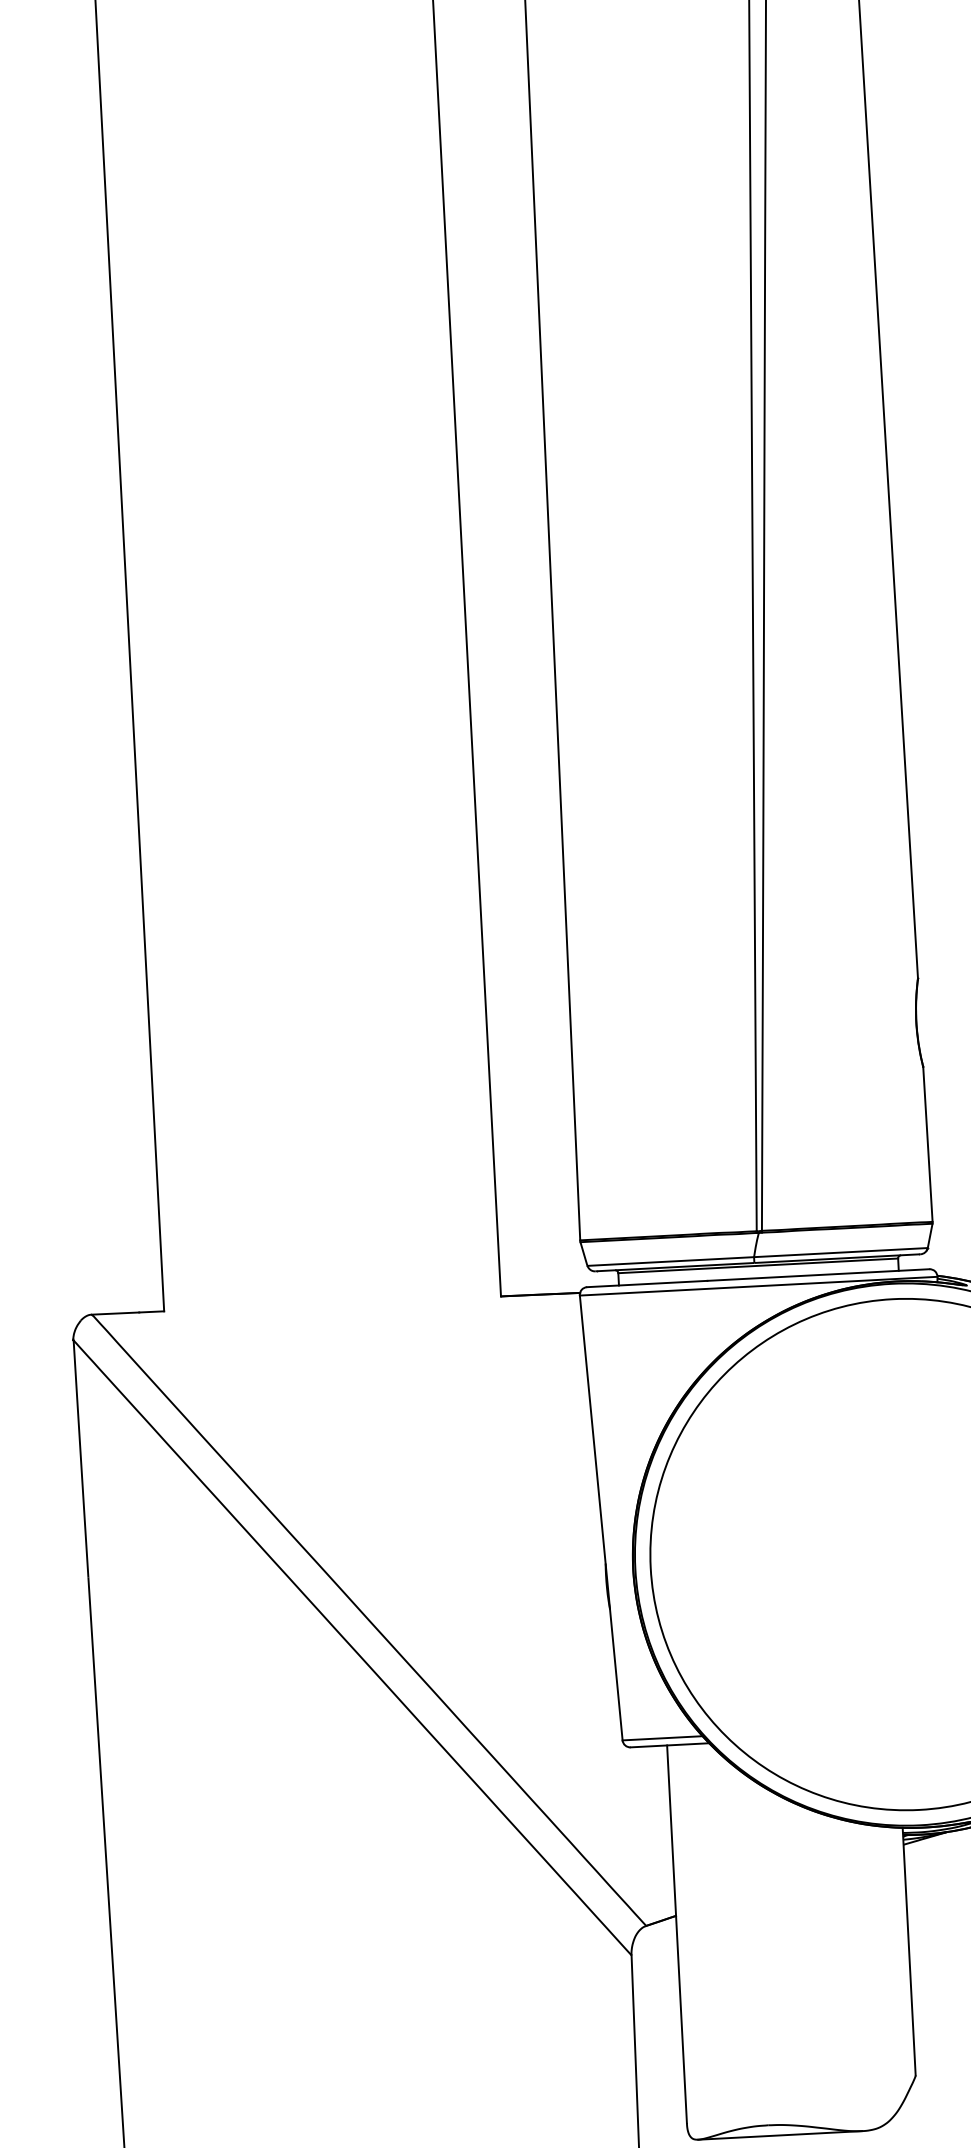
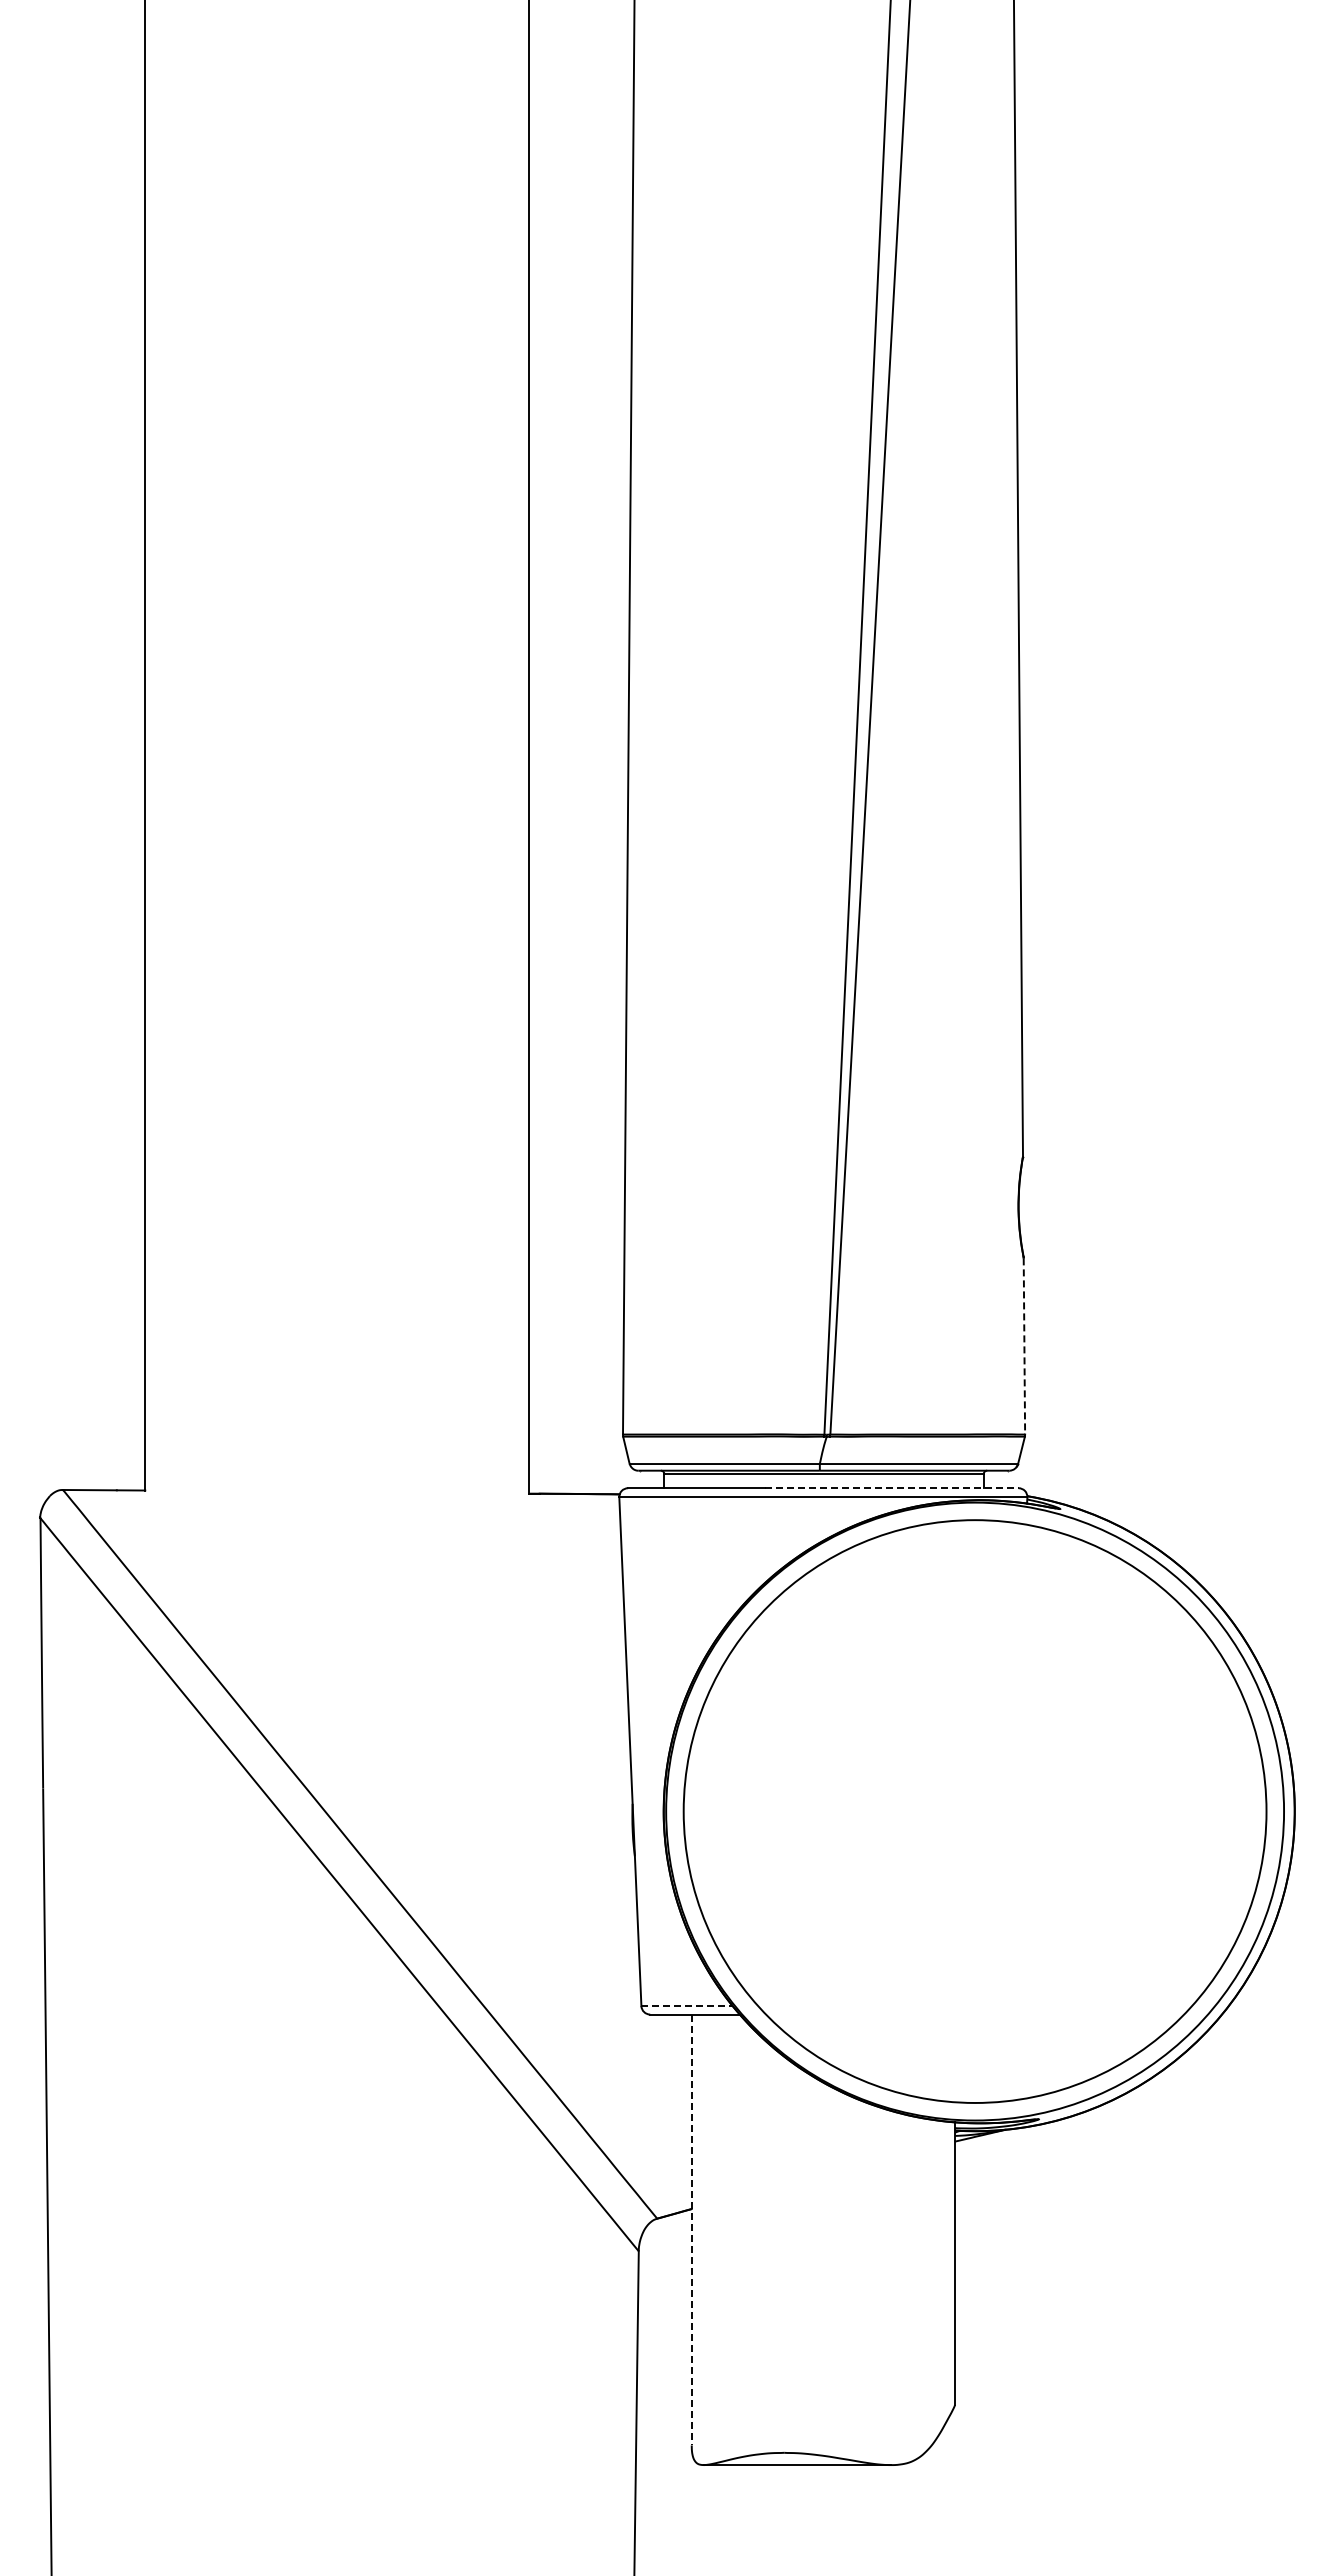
line: (928, 1144) -> (1024, 1346), solid -> dashed
line: (817, 1275) -> (891, 1488), solid -> dashed
line: (663, 1738) -> (687, 2006), solid -> dashed
line: (676, 1934) -> (691, 2230), solid -> dashed

